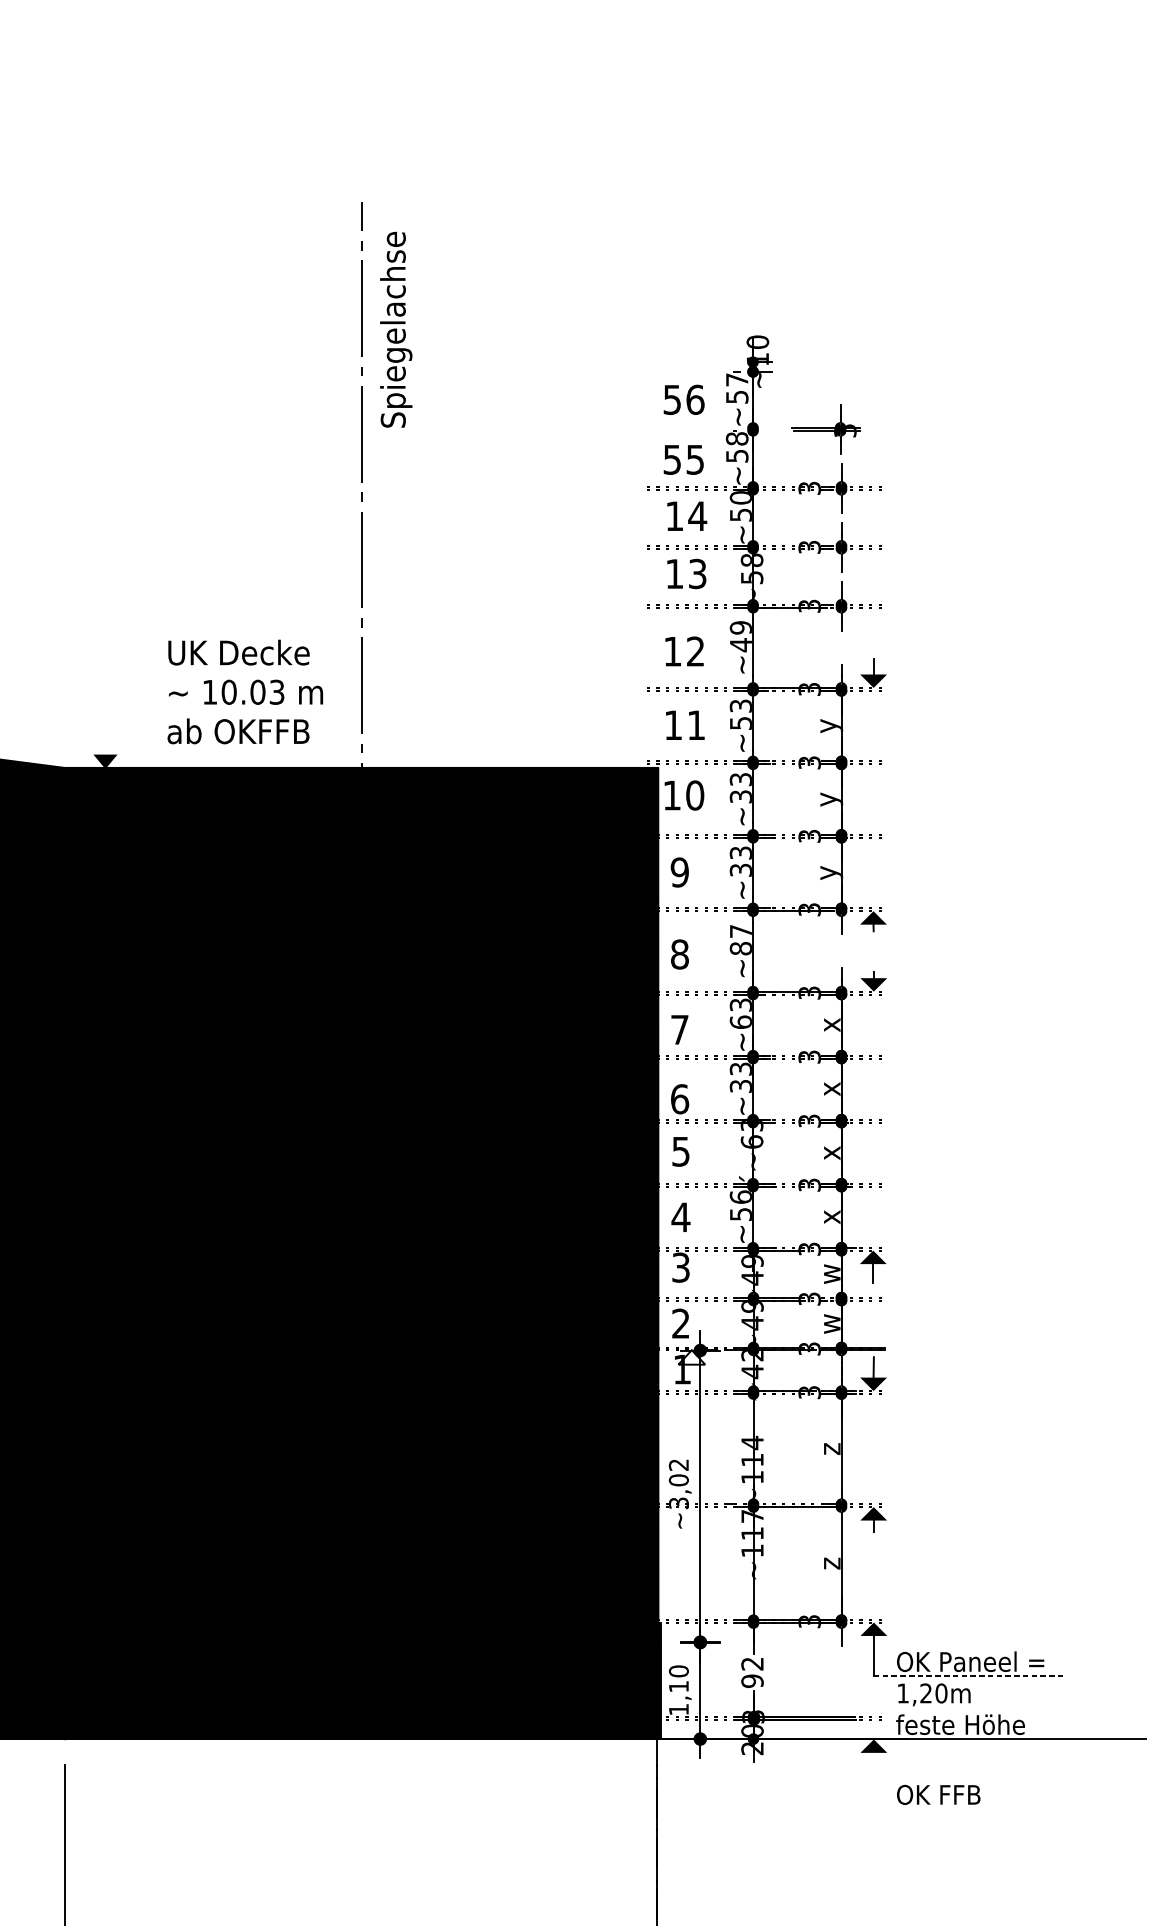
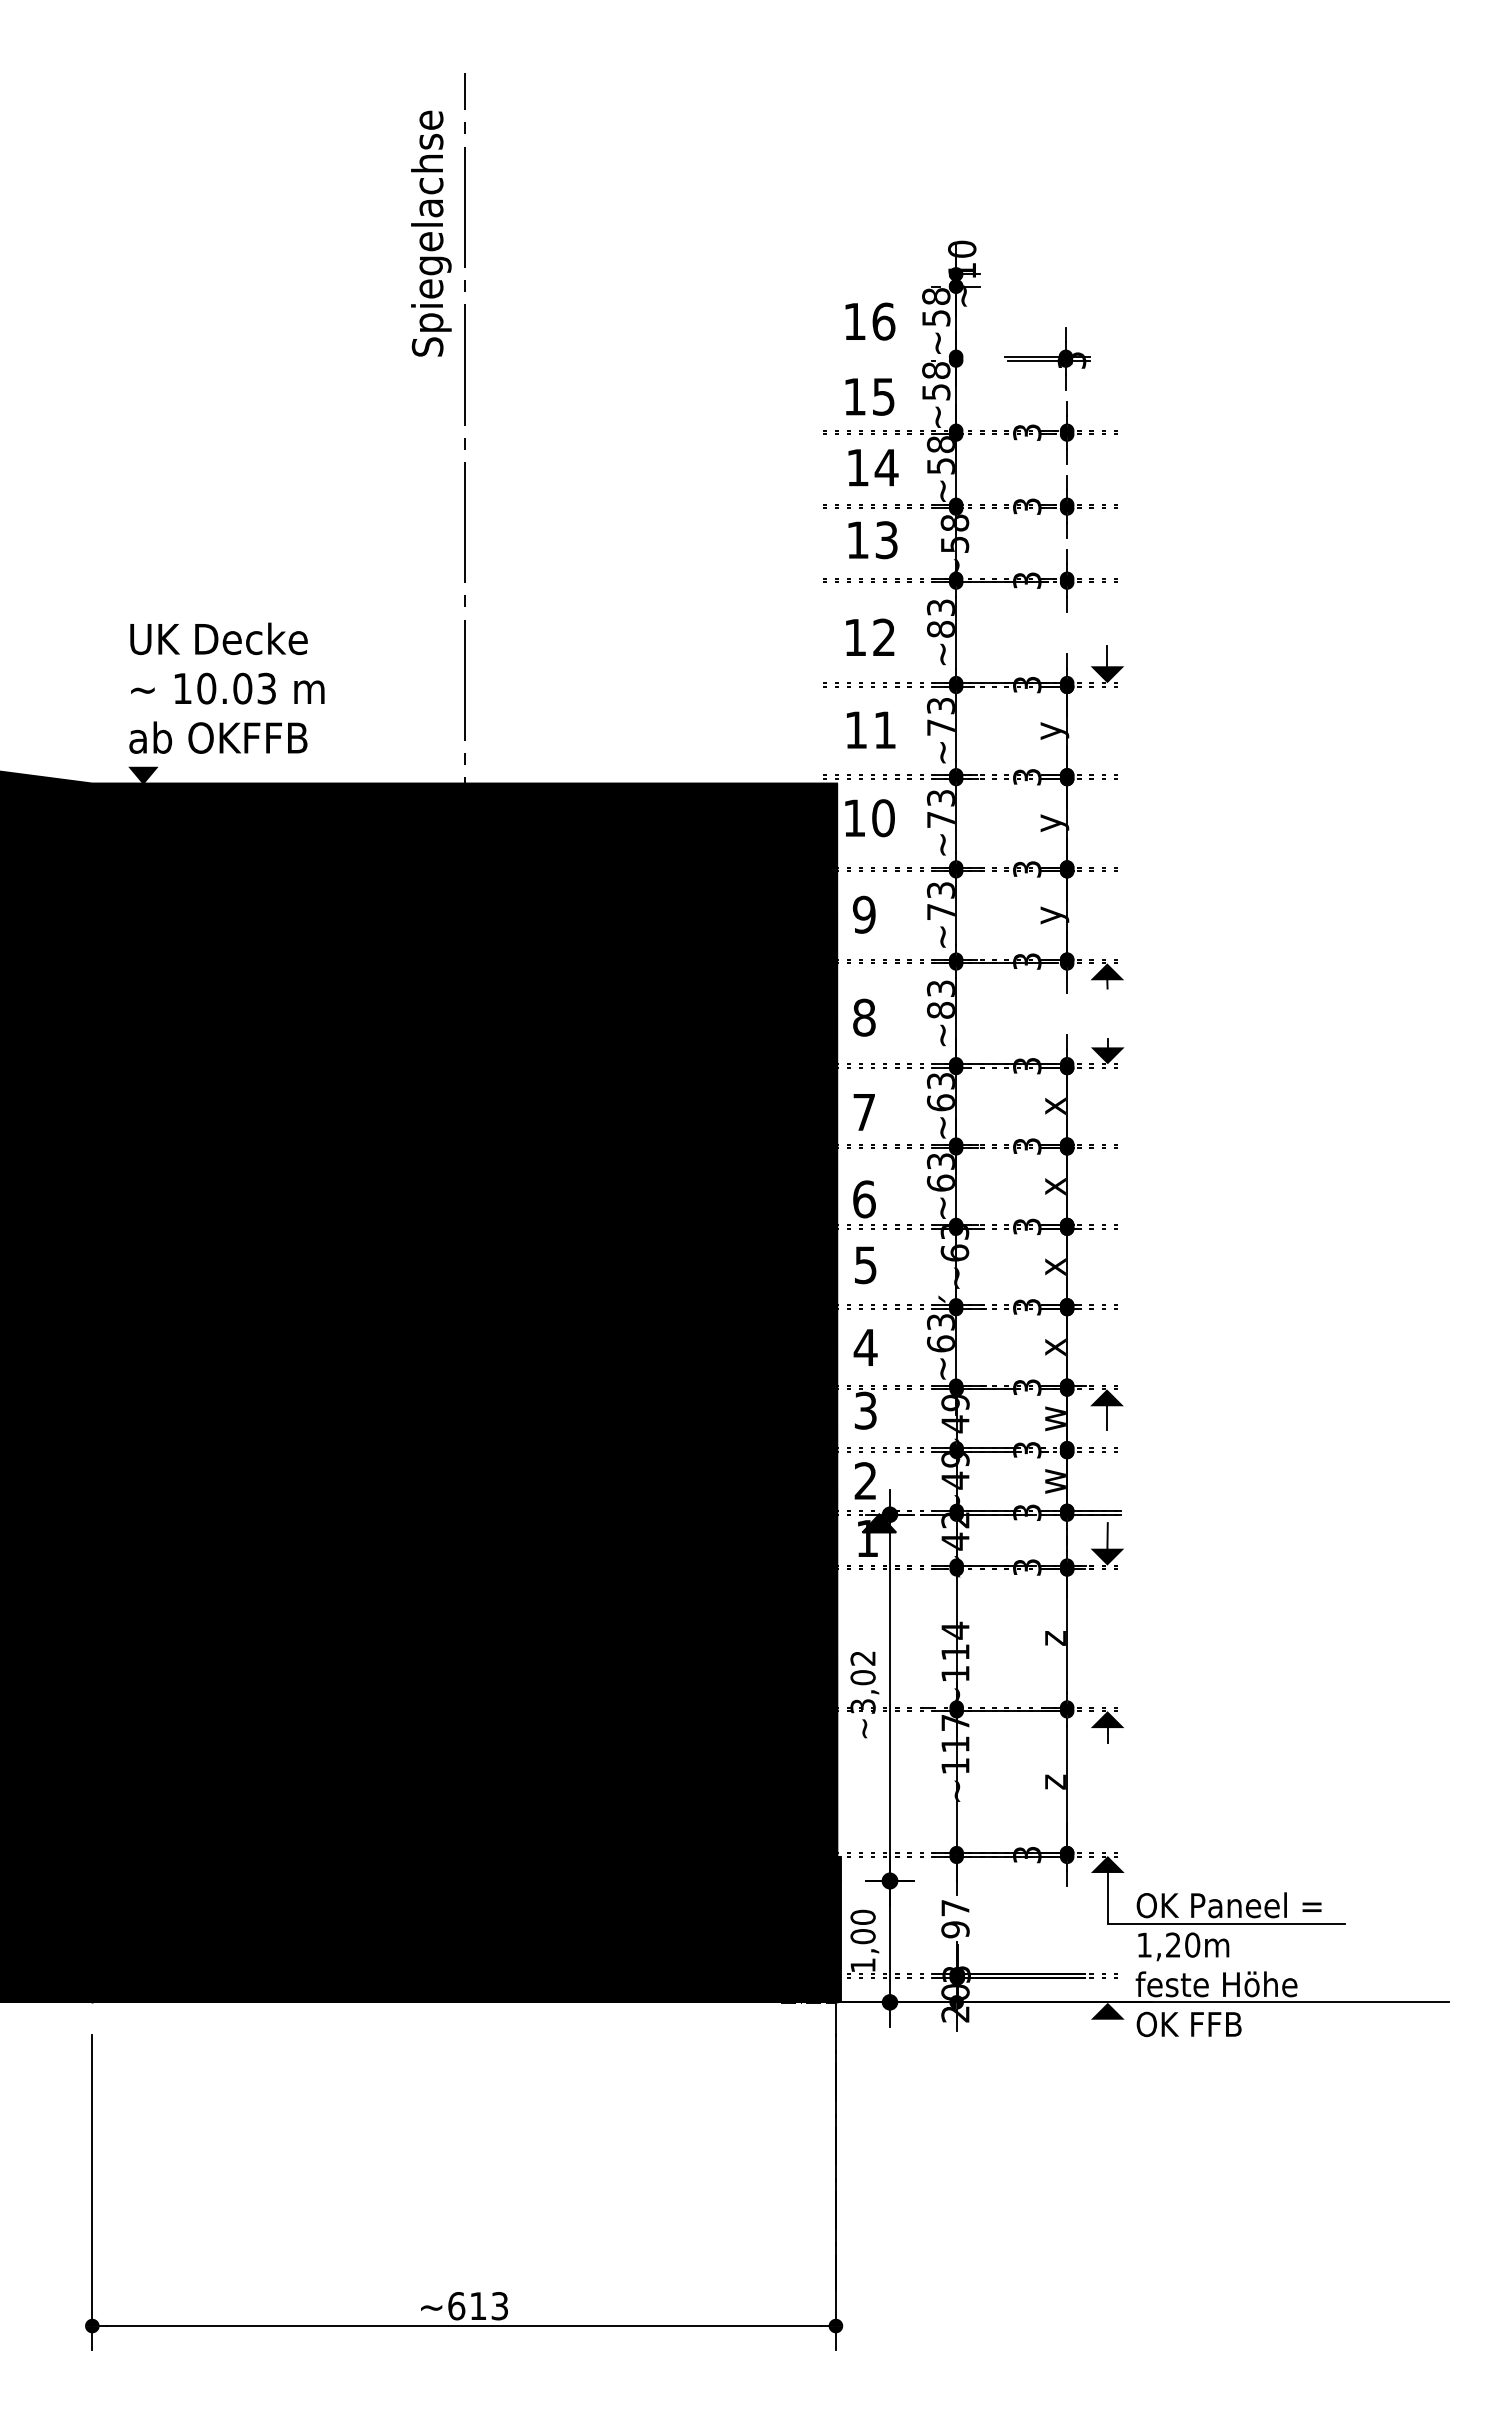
text: (396, 329) -> (431, 233), moved
text: (737, 379) -> (936, 296), ~57 -> ~58
text: (672, 399) -> (854, 321), 56 -> 16
text: (672, 459) -> (854, 396), 55 -> 15
text: (740, 497) -> (940, 444), ~50 -> ~58
text: (740, 636) -> (940, 618), ~49 -> ~83
text: (244, 691) -> (226, 687), moved
text: (740, 723) -> (940, 727), ~53 -> ~73
text: (740, 796) -> (940, 819), ~33 -> ~73
text: (740, 870) -> (940, 912), ~33 -> ~73
text: (740, 931) -> (940, 988), ~87 -> ~83
text: (740, 1085) -> (940, 1182), ~33 -> ~63
text: (740, 1205) -> (940, 1332), ~56 -> ~63
fill: (691, 1357) -> (879, 1523), added
text: (752, 1664) -> (955, 1908), 92 -> 97
line: (968, 1676) -> (1226, 1923), dashed -> solid
text: (678, 1686) -> (862, 1936), 1,10 -> 1,00
text: (938, 1794) -> (1188, 2024), moved

